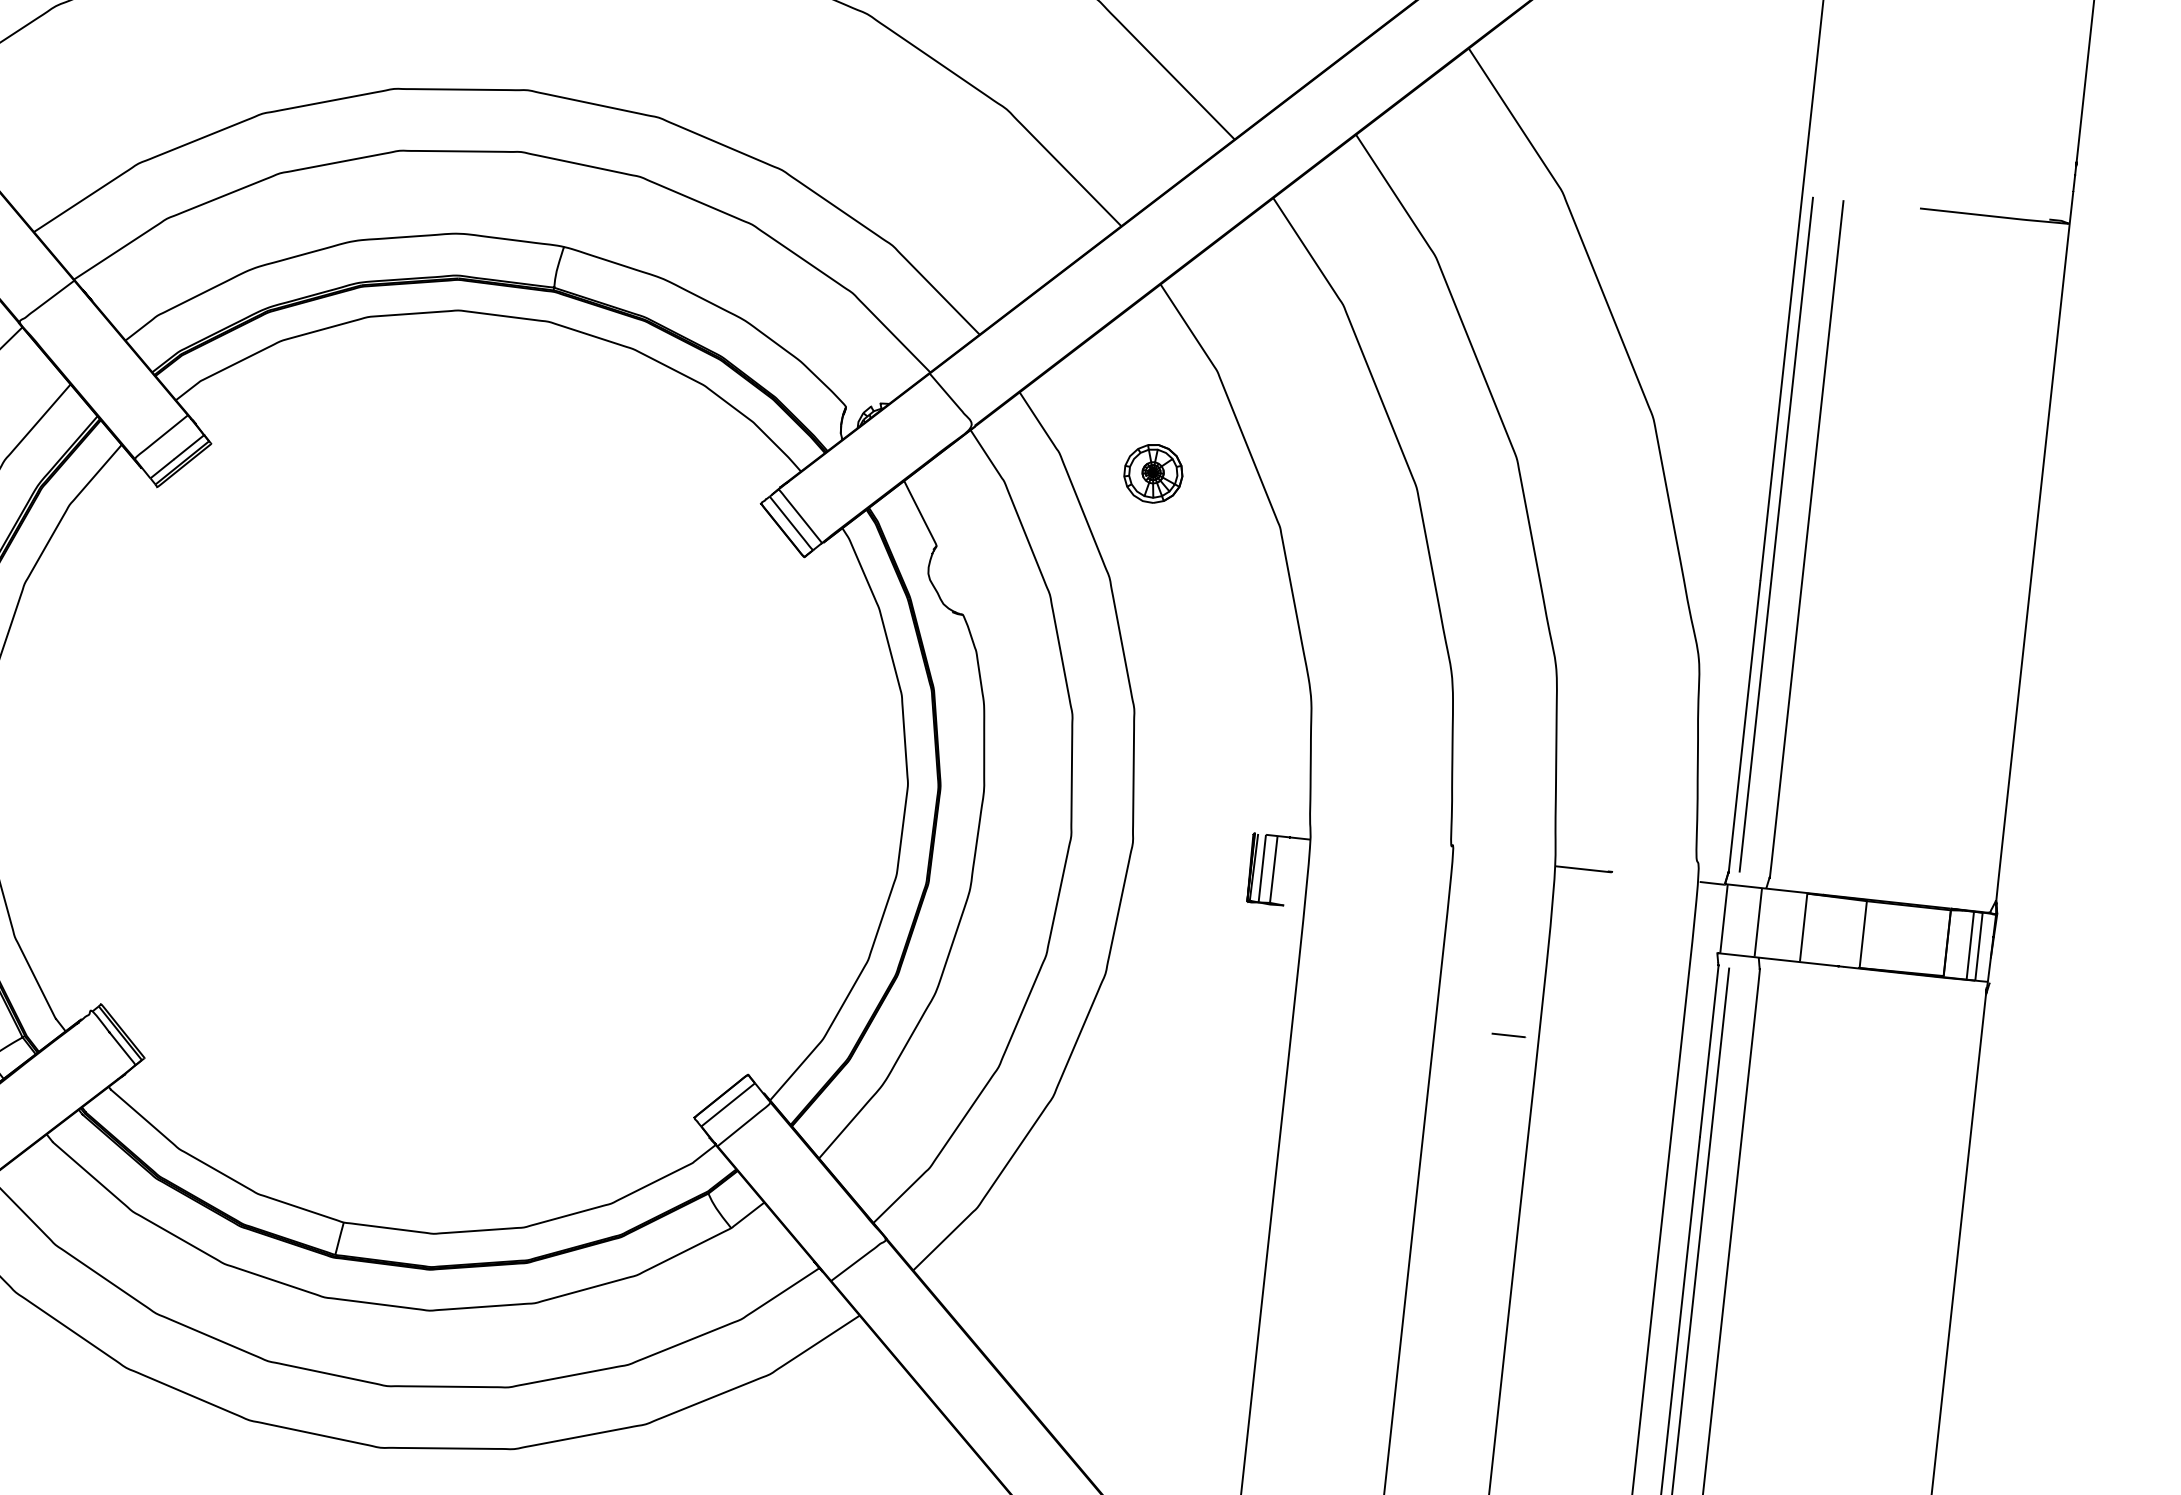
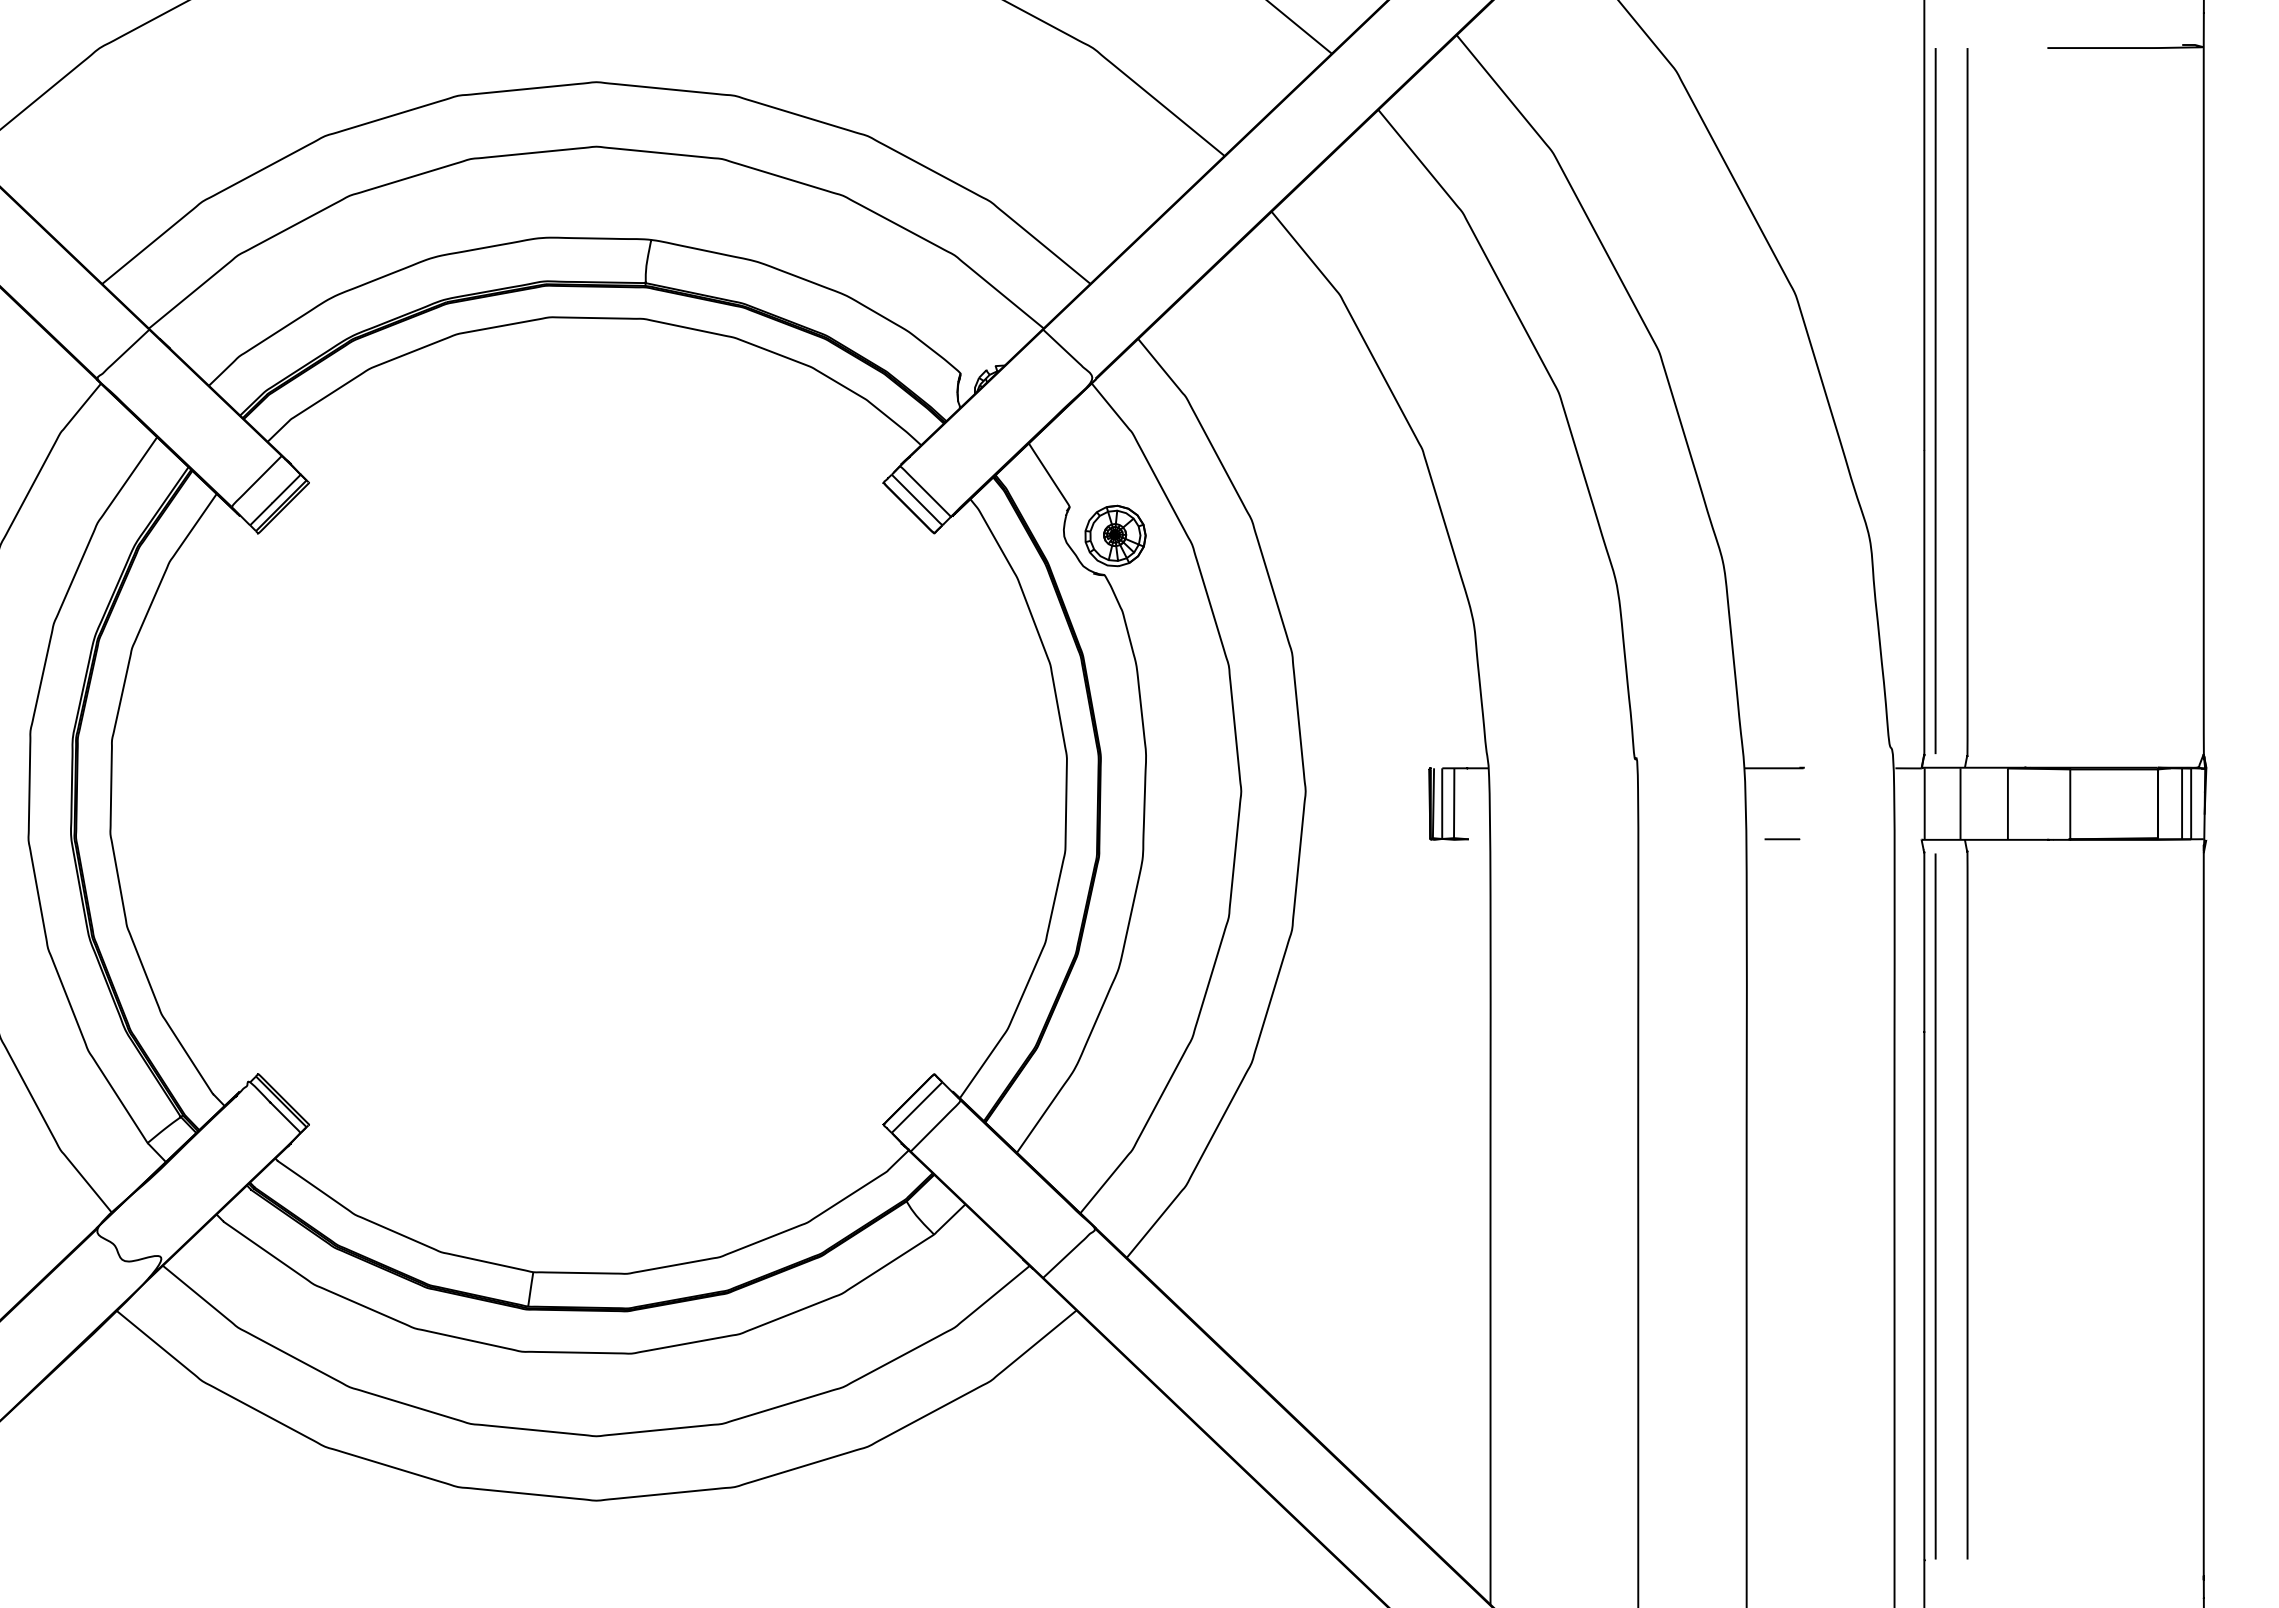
part: (1153, 473) -> (1115, 535), moved
line: (1508, 1035) -> (1782, 839), moved

